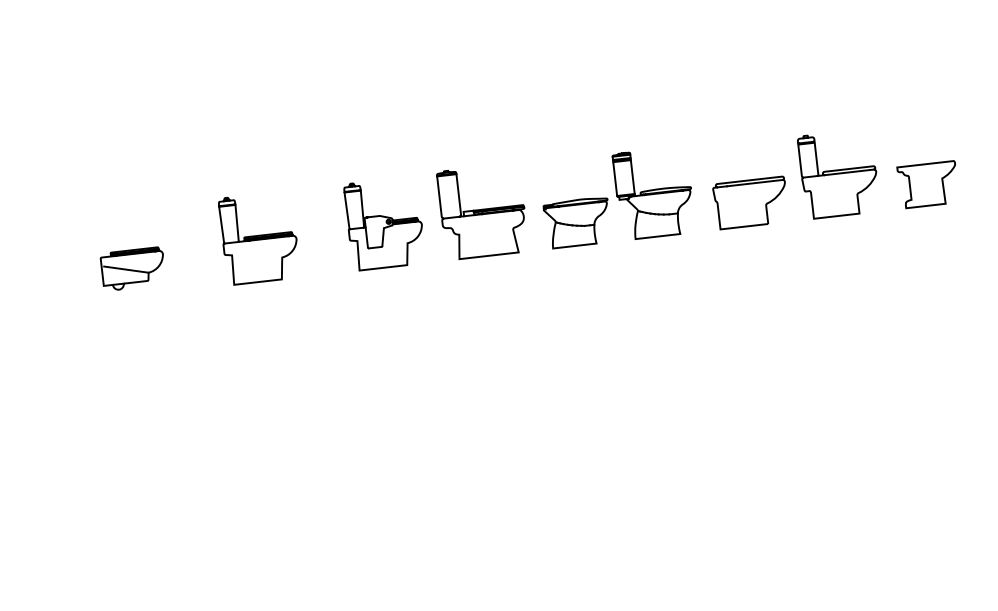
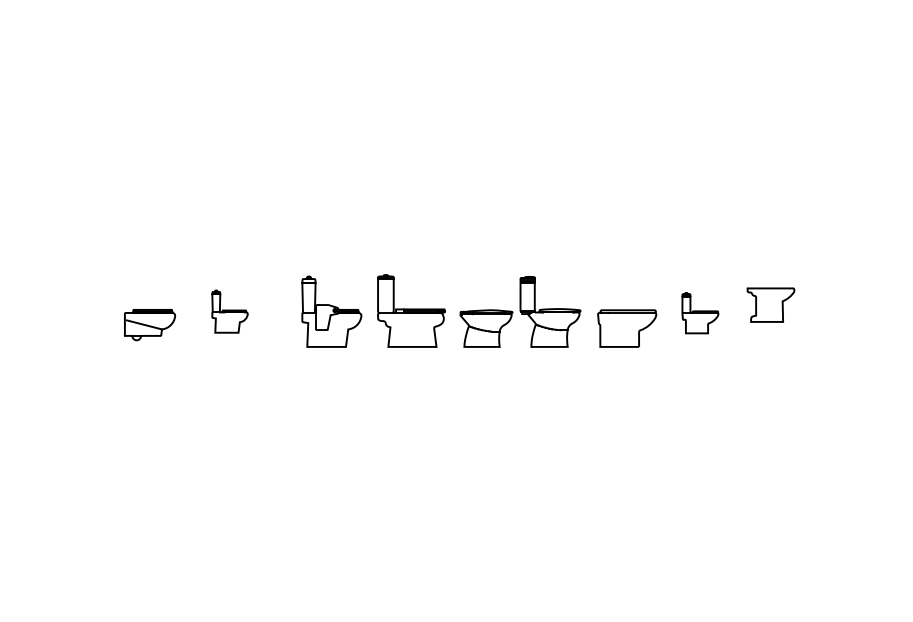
part: (839, 172) -> (700, 312), size x0.6
part: (927, 184) -> (770, 304), moved
part: (258, 237) -> (229, 311), size x0.6
part: (133, 269) -> (150, 325), moved

